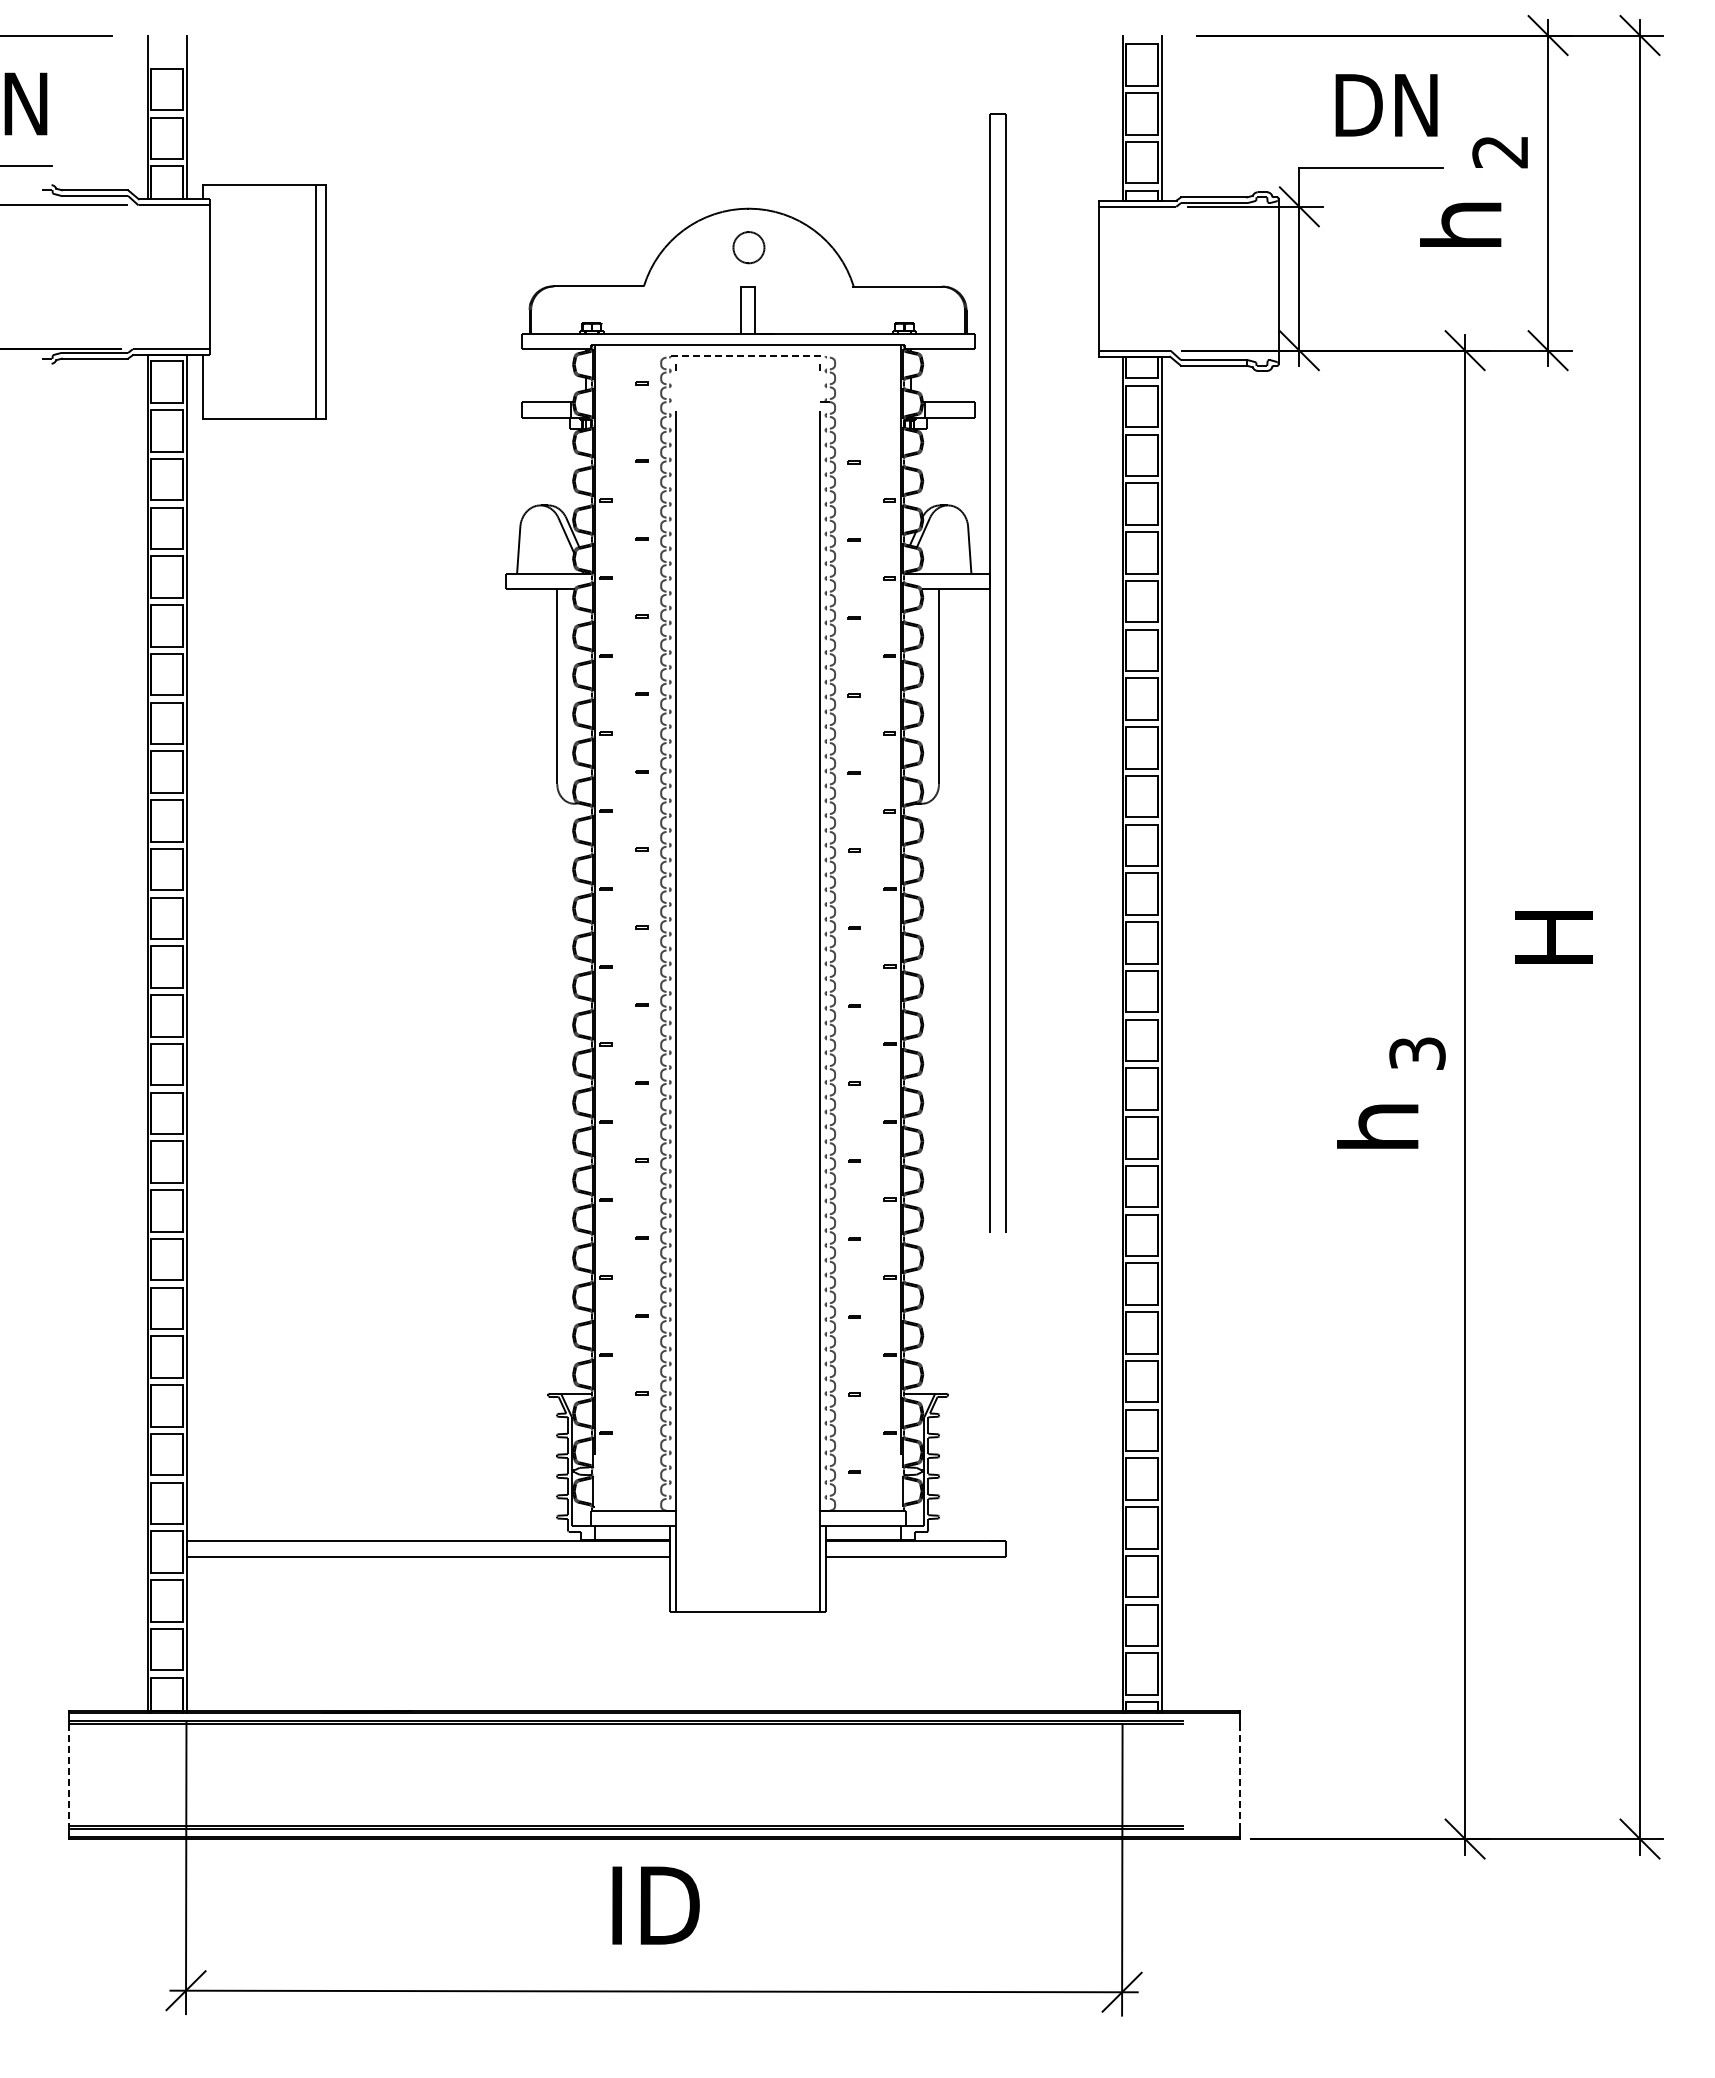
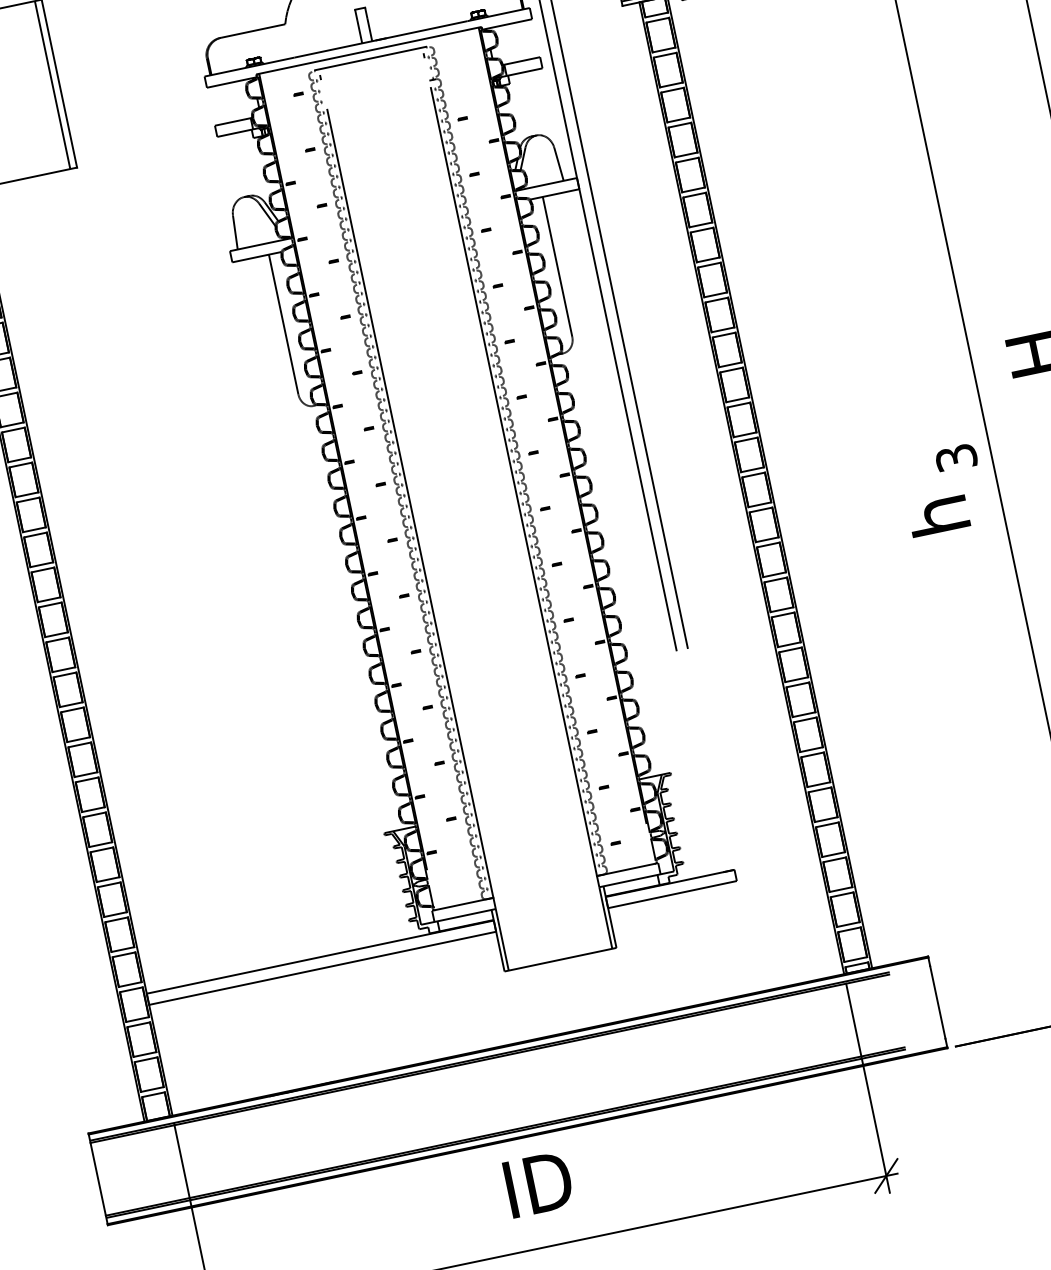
line: (748, 356) -> (370, 58), dashed -> solid
line: (69, 1775) -> (98, 1179), dashed -> solid
line: (1239, 1775) -> (937, 1002), dashed -> solid

